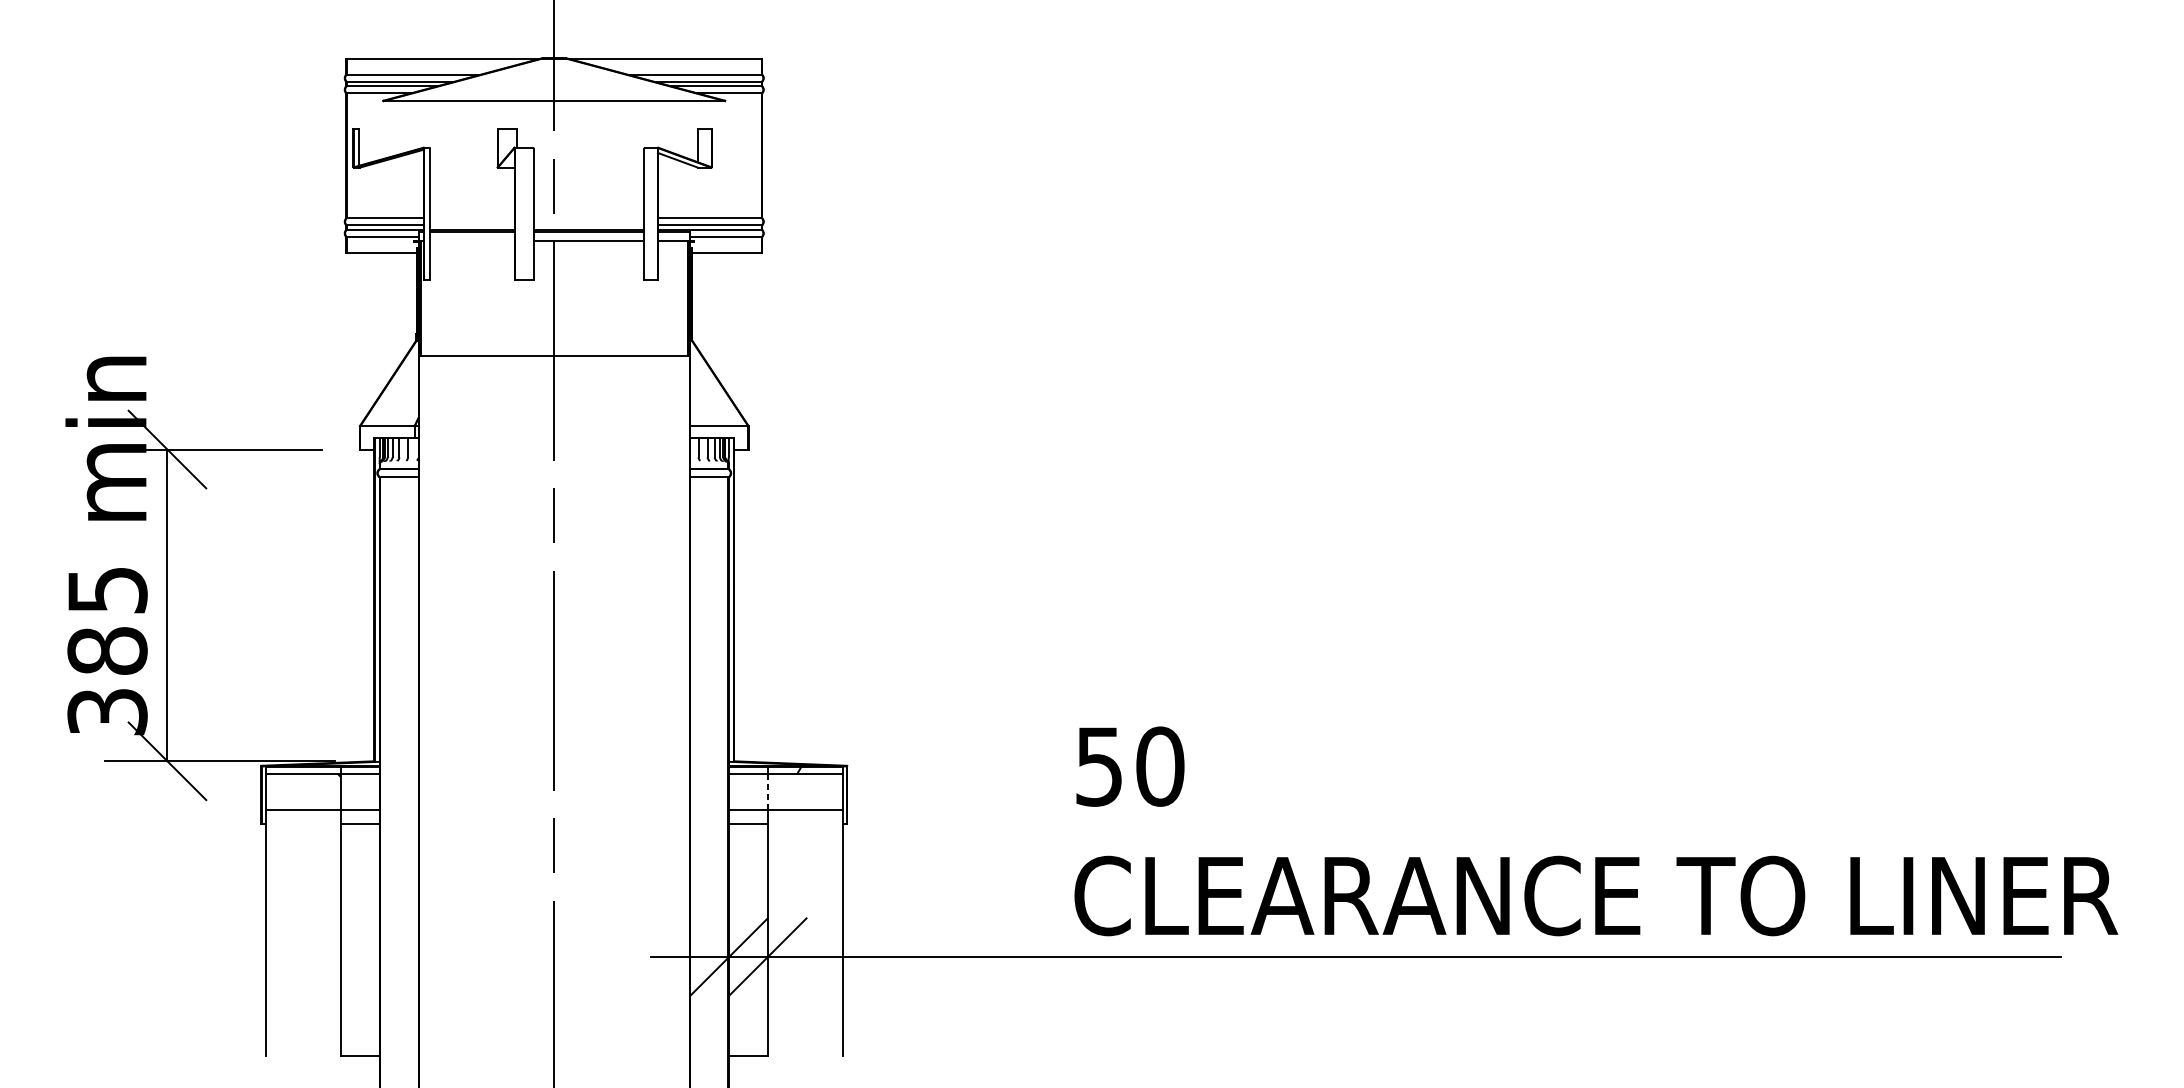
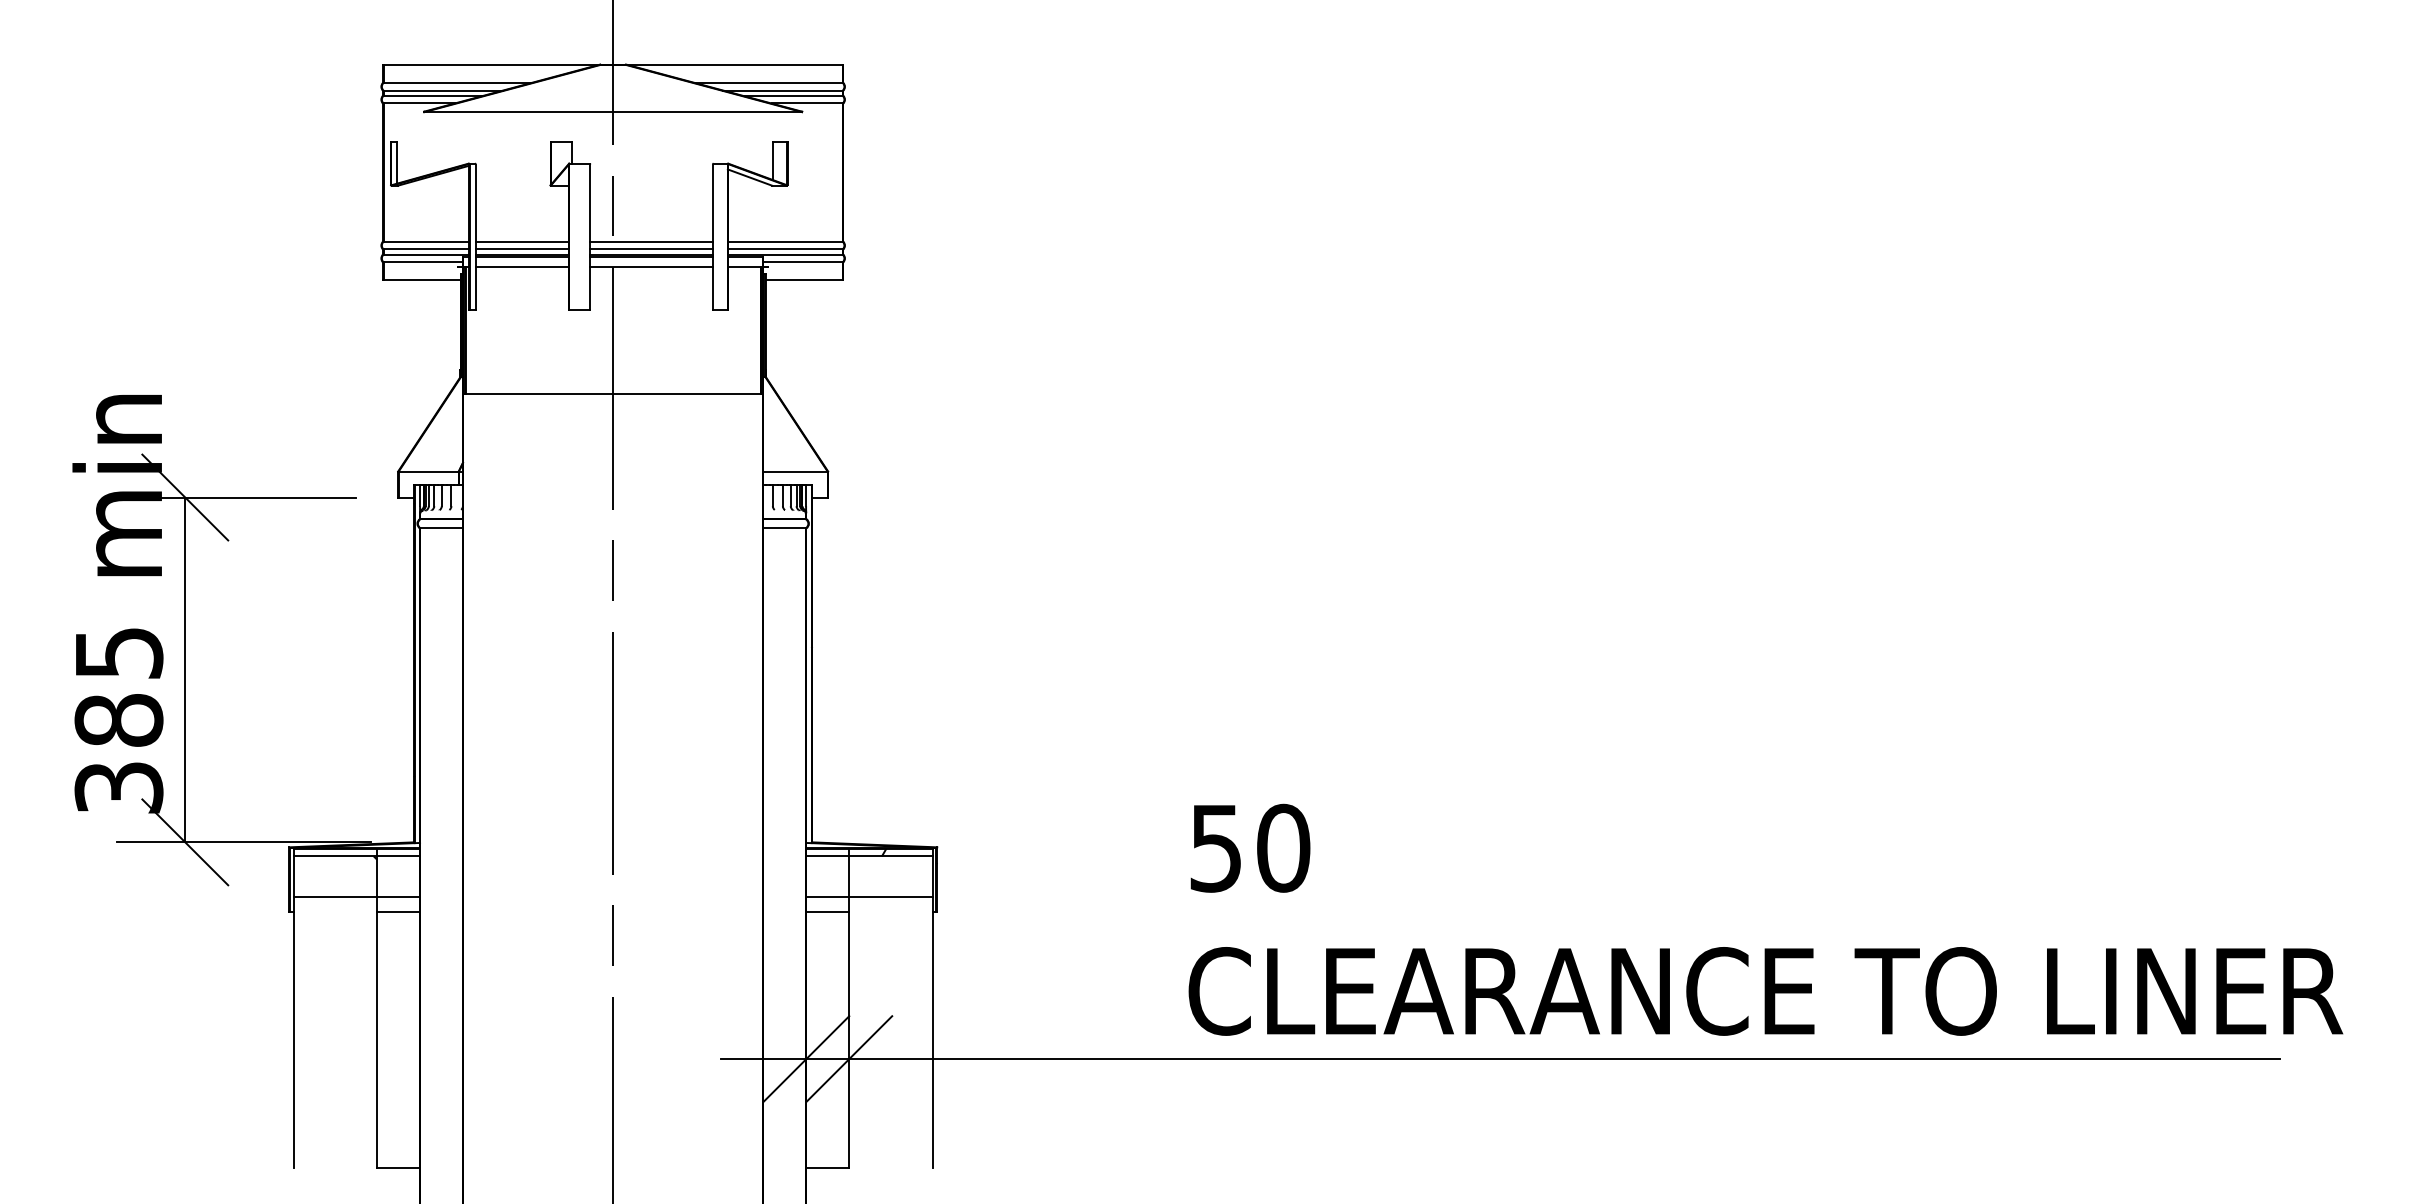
line: (472, 218) -> (522, 241), added
line: (588, 218) -> (651, 241), added
line: (472, 225) -> (522, 249), added
line: (588, 225) -> (651, 249), added
line: (472, 241) -> (522, 267), added
line: (767, 793) -> (849, 877), dashed -> solid

